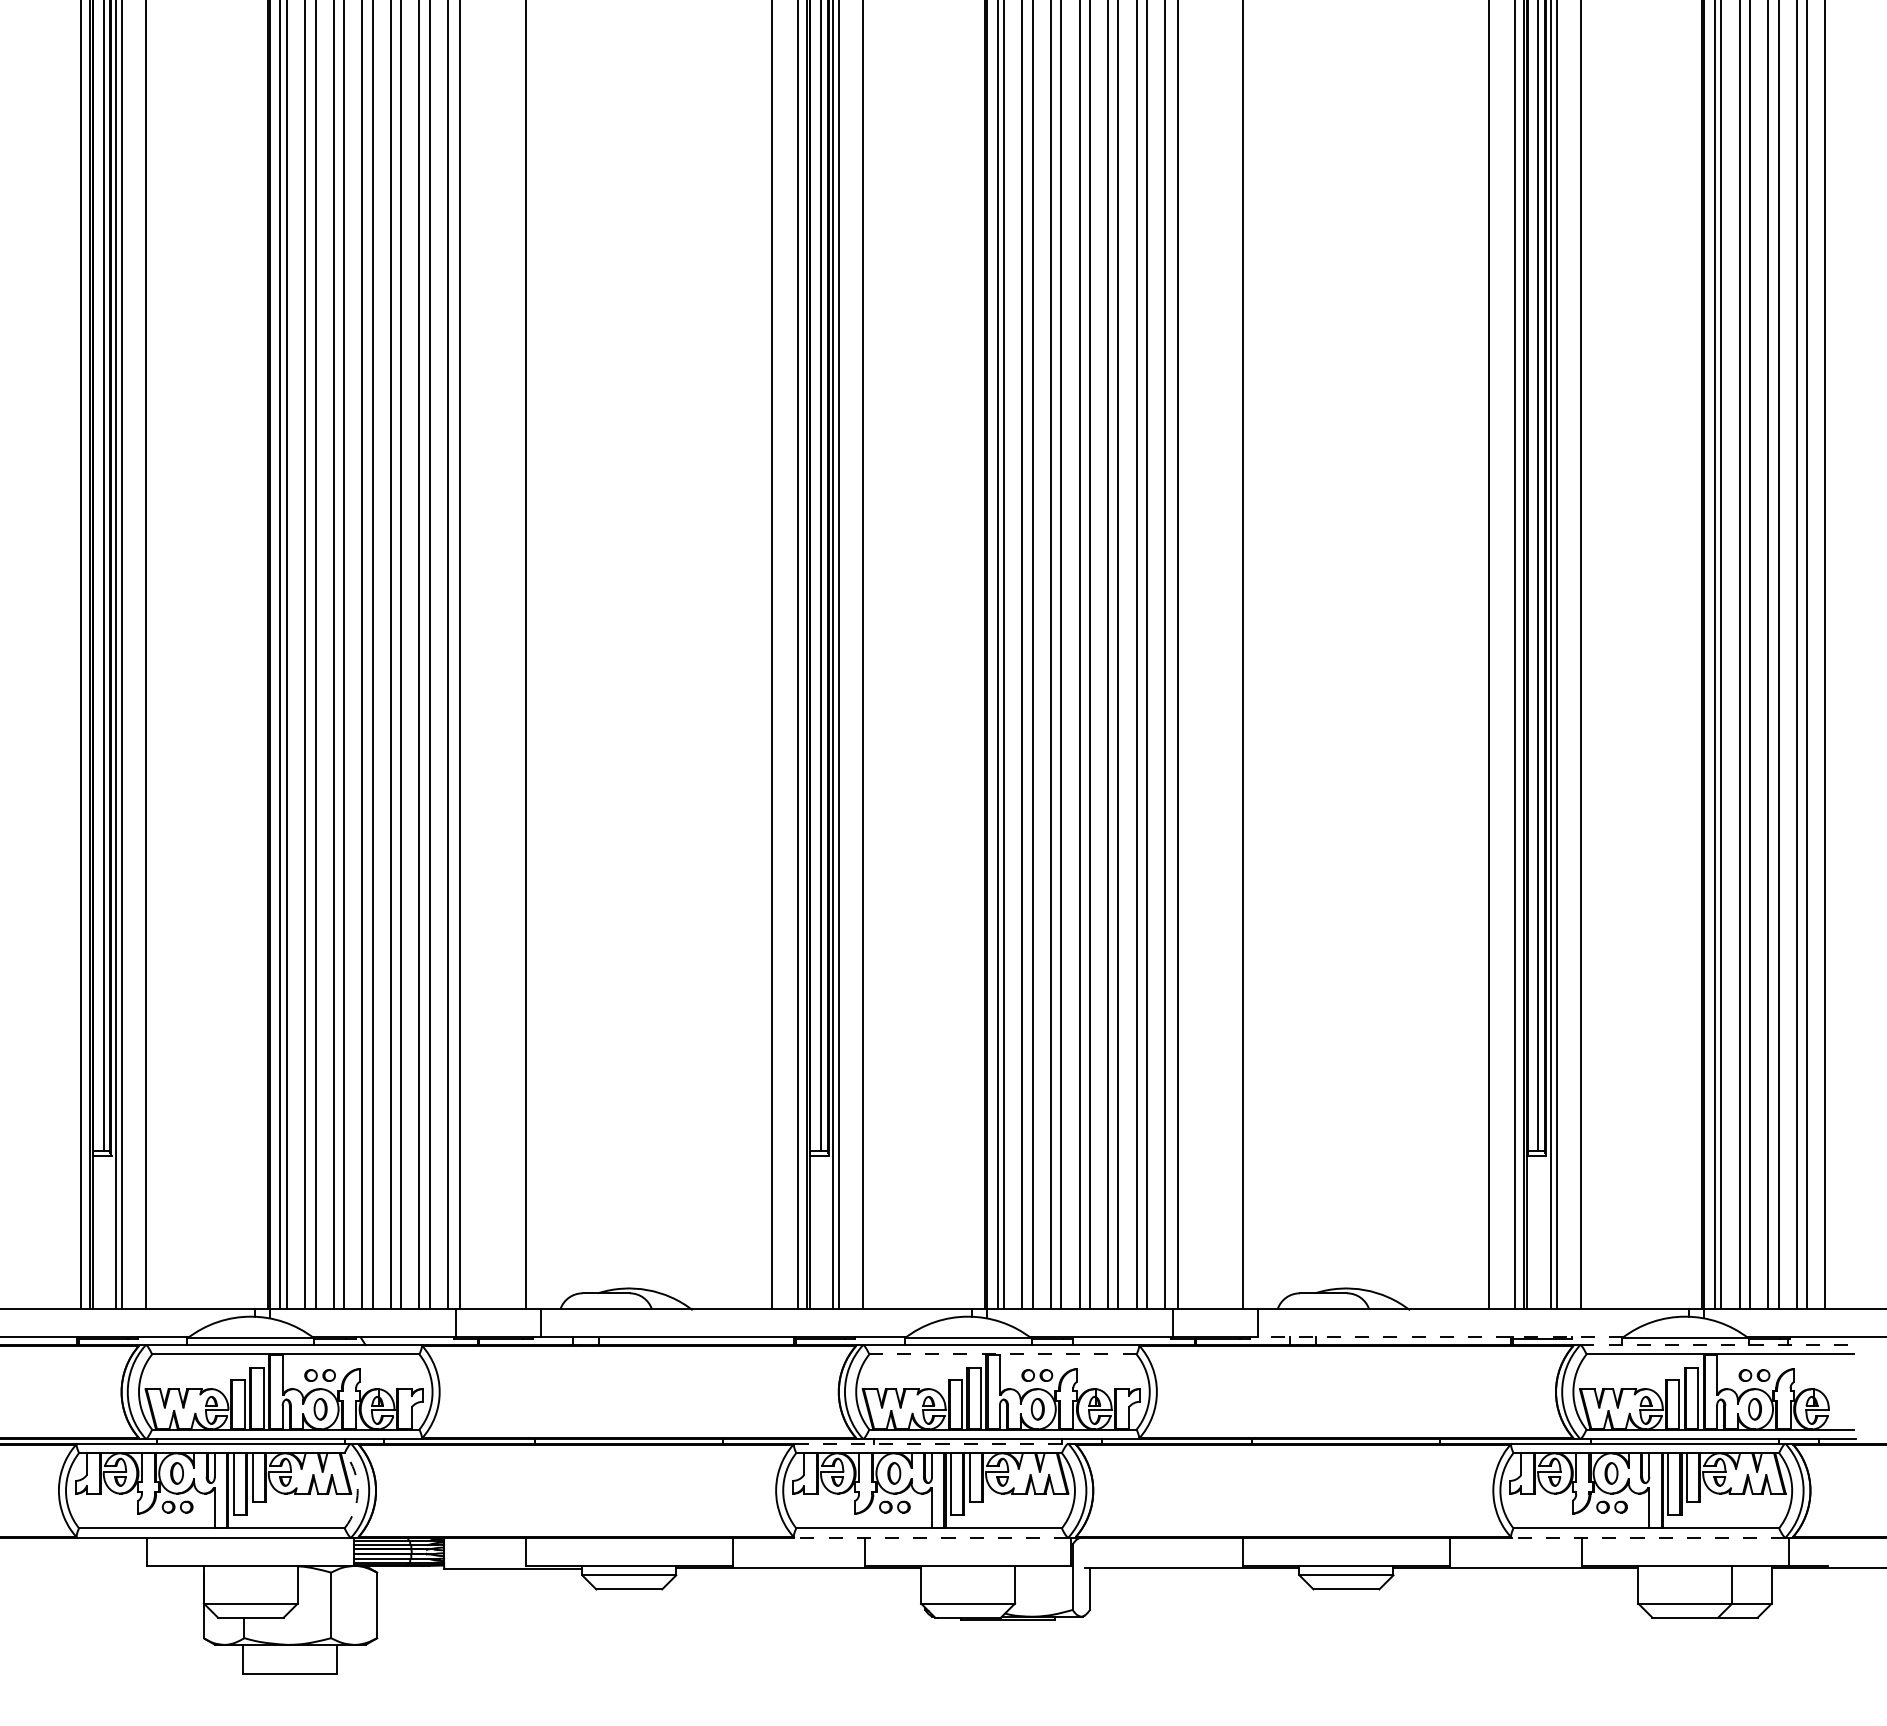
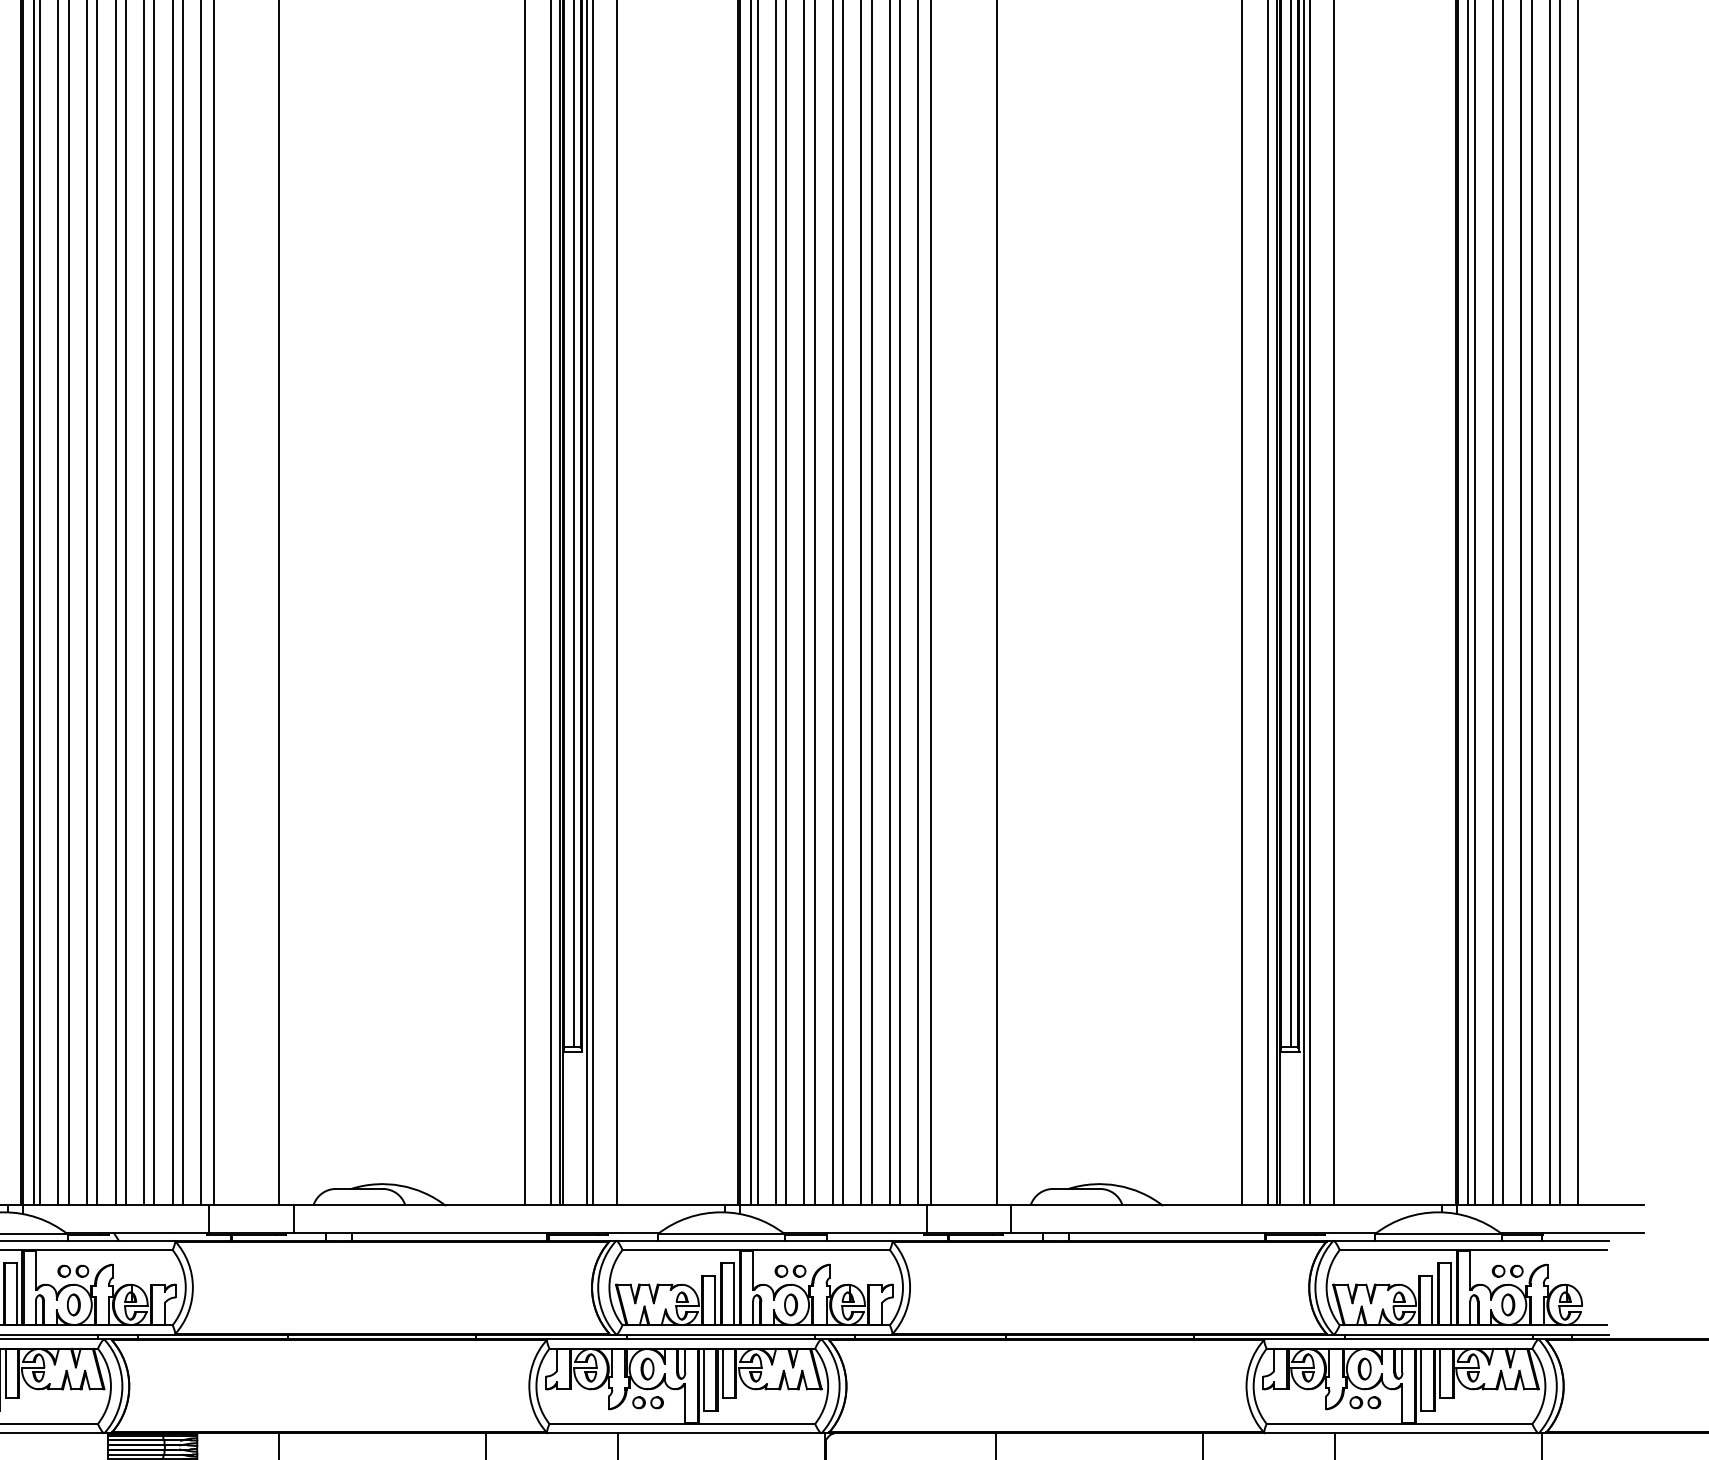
line: (1440, 1337) -> (1193, 1233), dashed -> solid
line: (1718, 1345) -> (1471, 1241), dashed -> solid
line: (1002, 1354) -> (755, 1250), dashed -> solid
line: (931, 1443) -> (684, 1339), dashed -> solid
arc: (357, 1490) -> (110, 1386), dashed -> solid
line: (931, 1537) -> (684, 1433), dashed -> solid
line: (1648, 1537) -> (1401, 1433), dashed -> solid

